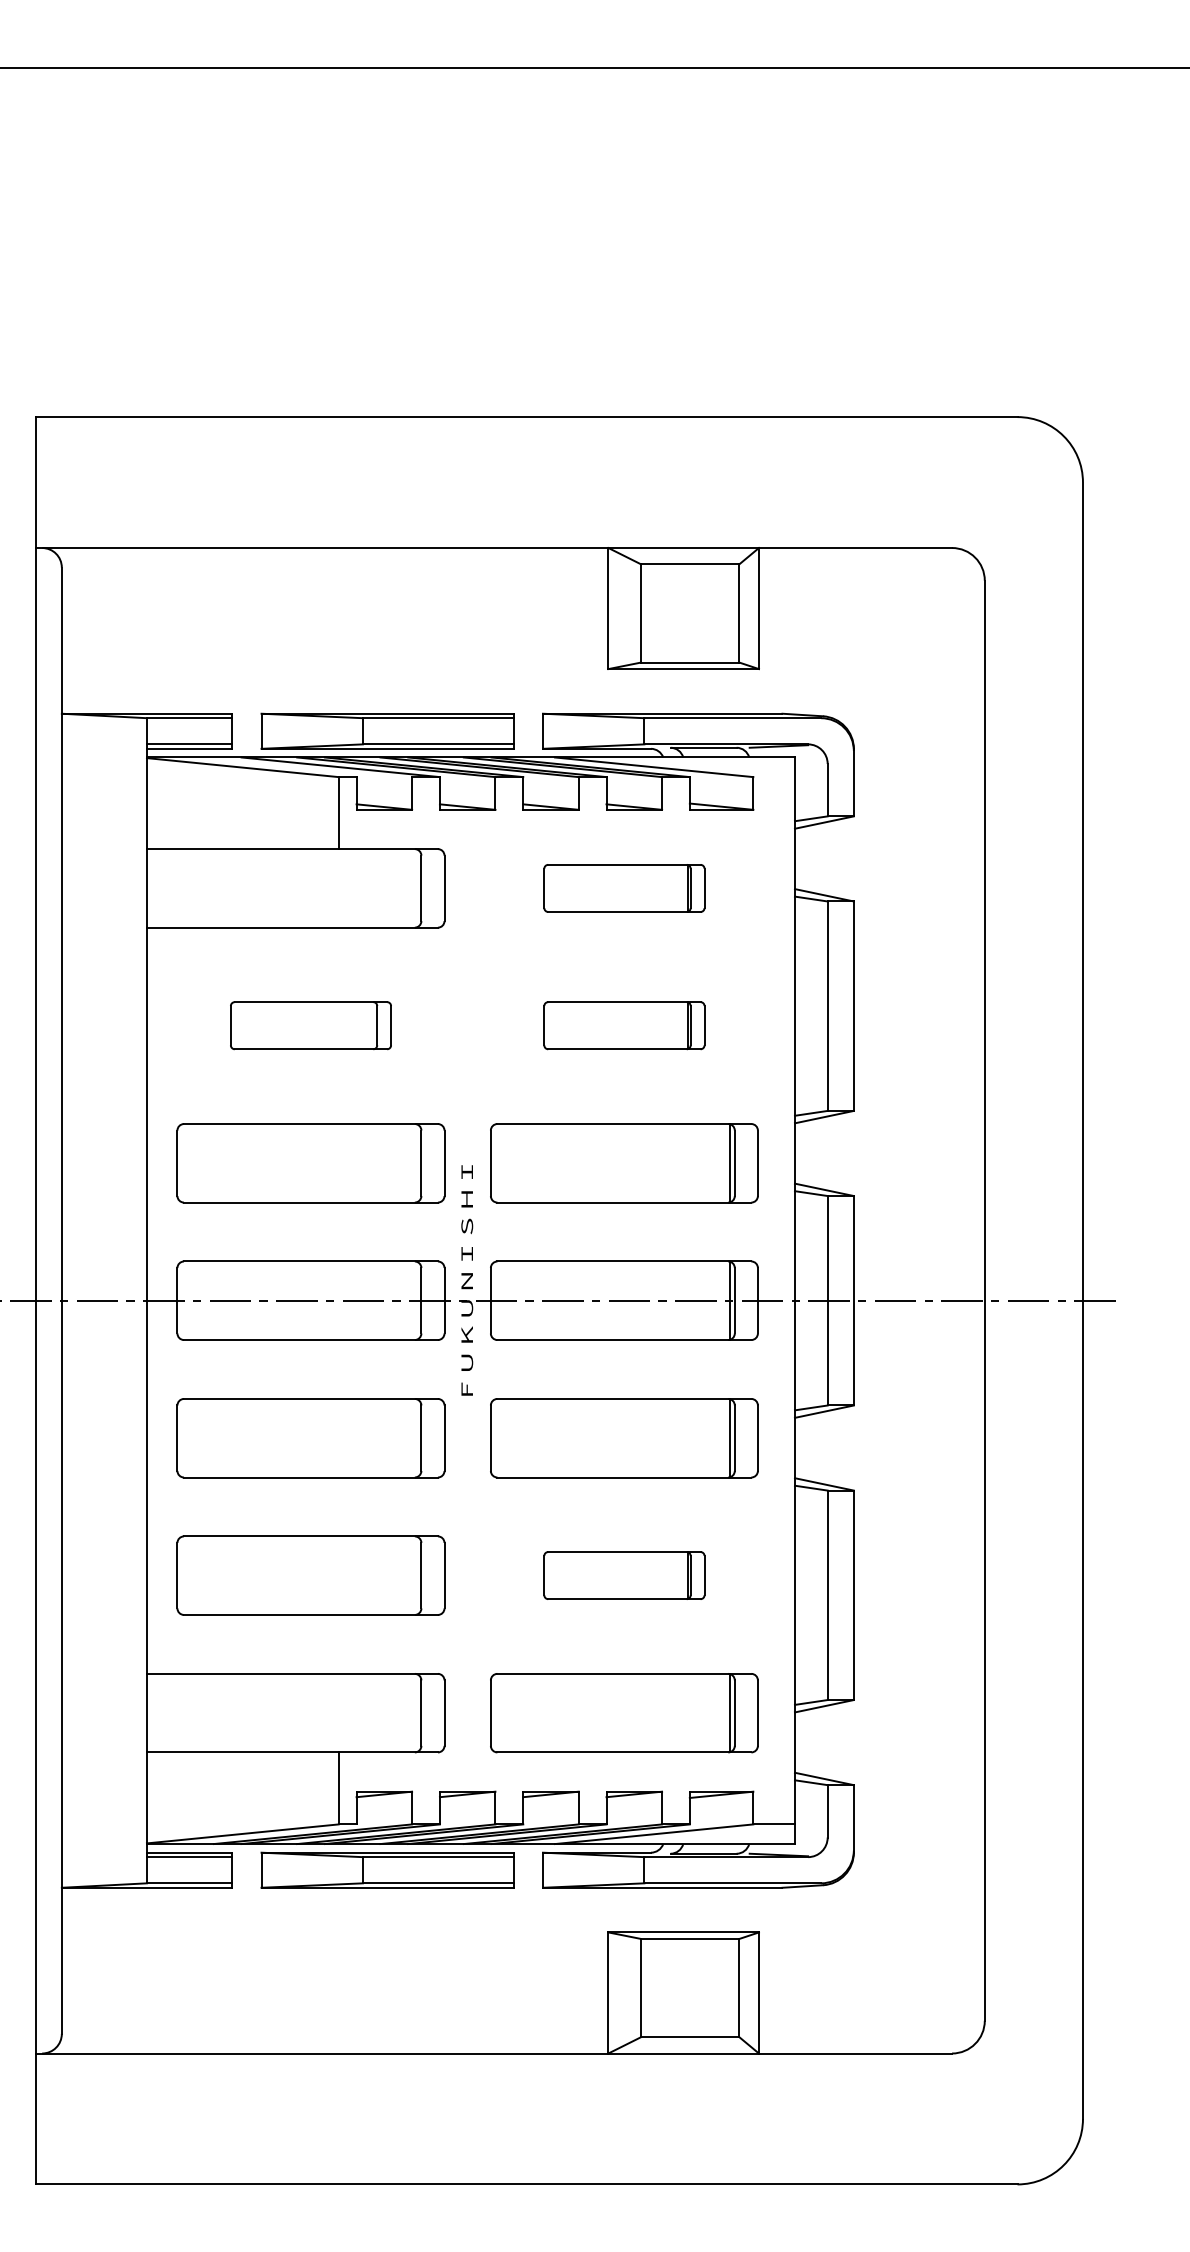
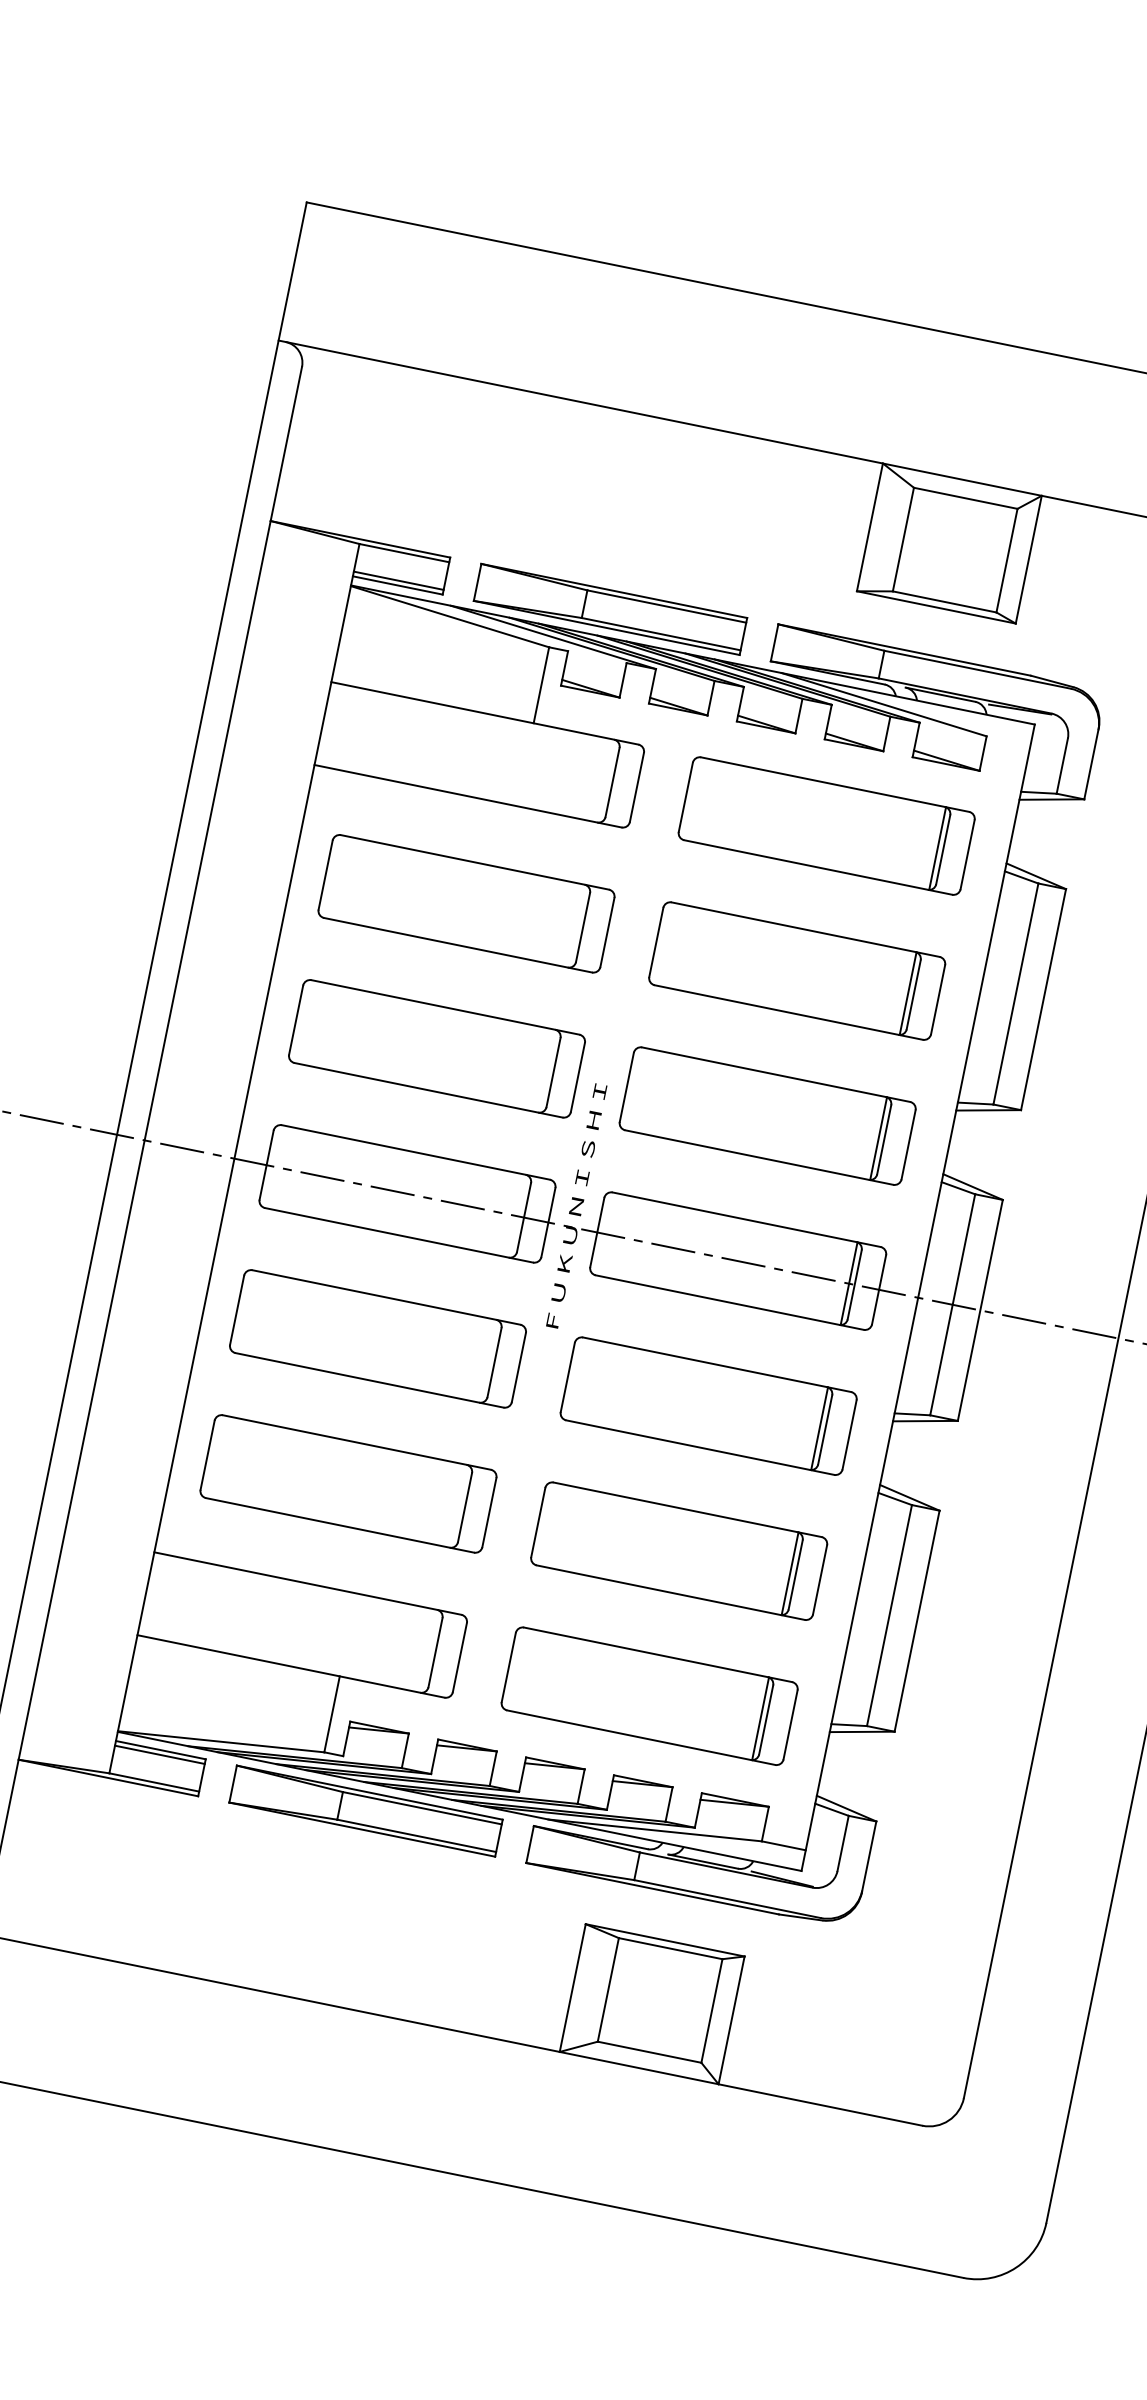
part: (624, 888) -> (826, 826), size x1.67
part: (310, 1025) -> (466, 903), size x1.67
part: (624, 1025) -> (797, 970), size x1.67
part: (624, 1575) -> (679, 1551), size x1.67

